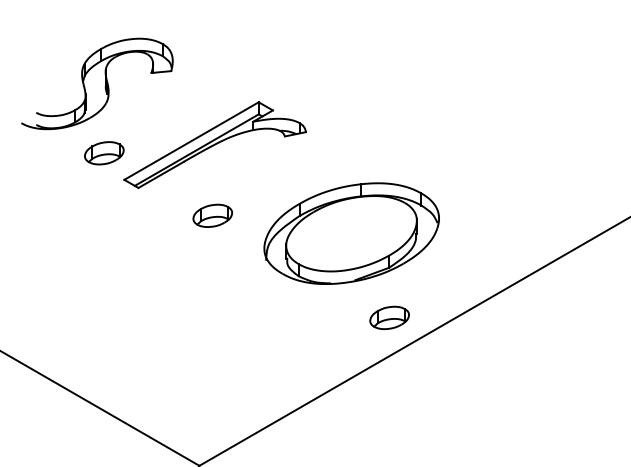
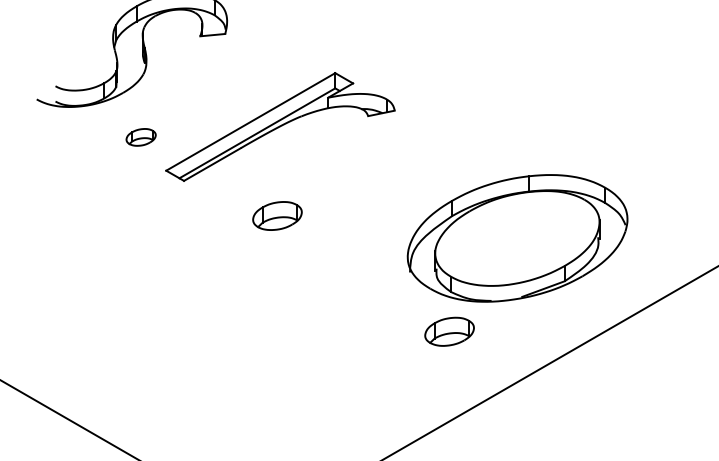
part: (104, 153) -> (141, 137), size x0.6
part: (351, 233) -> (517, 238), moved
part: (389, 317) -> (449, 331), moved

